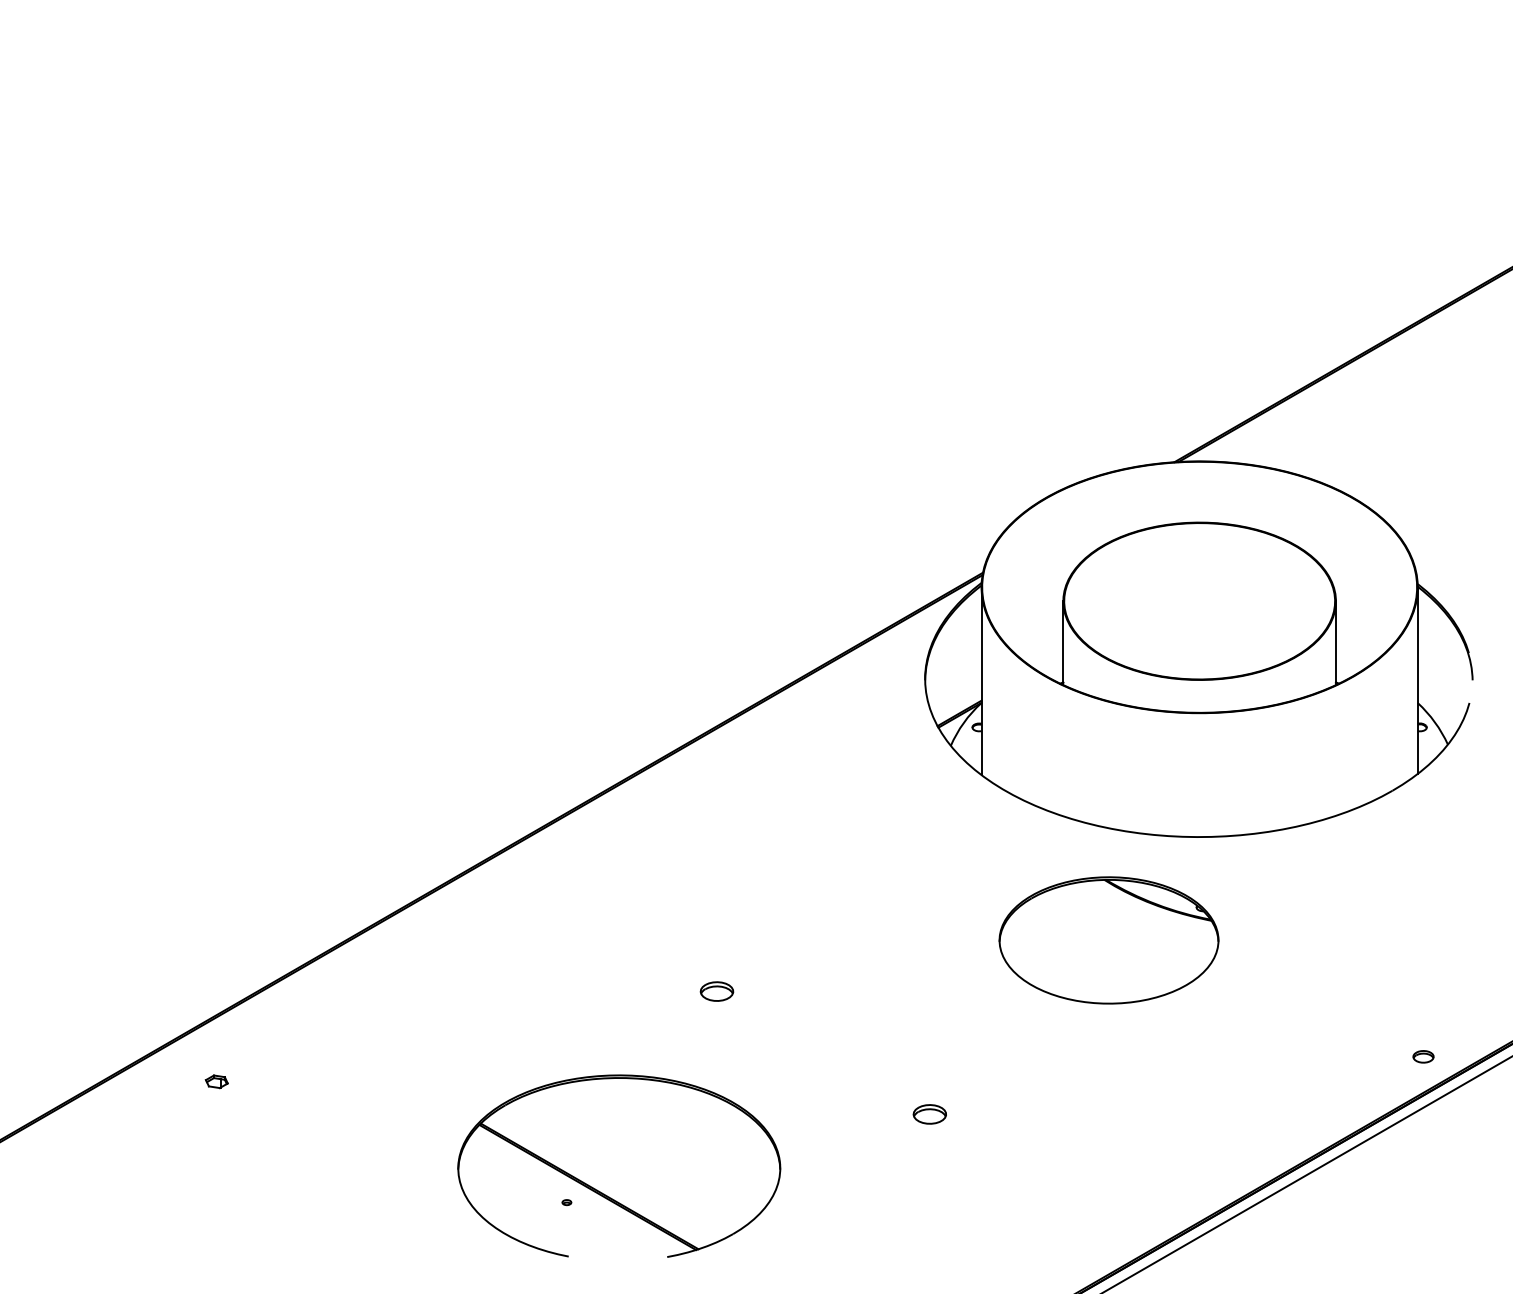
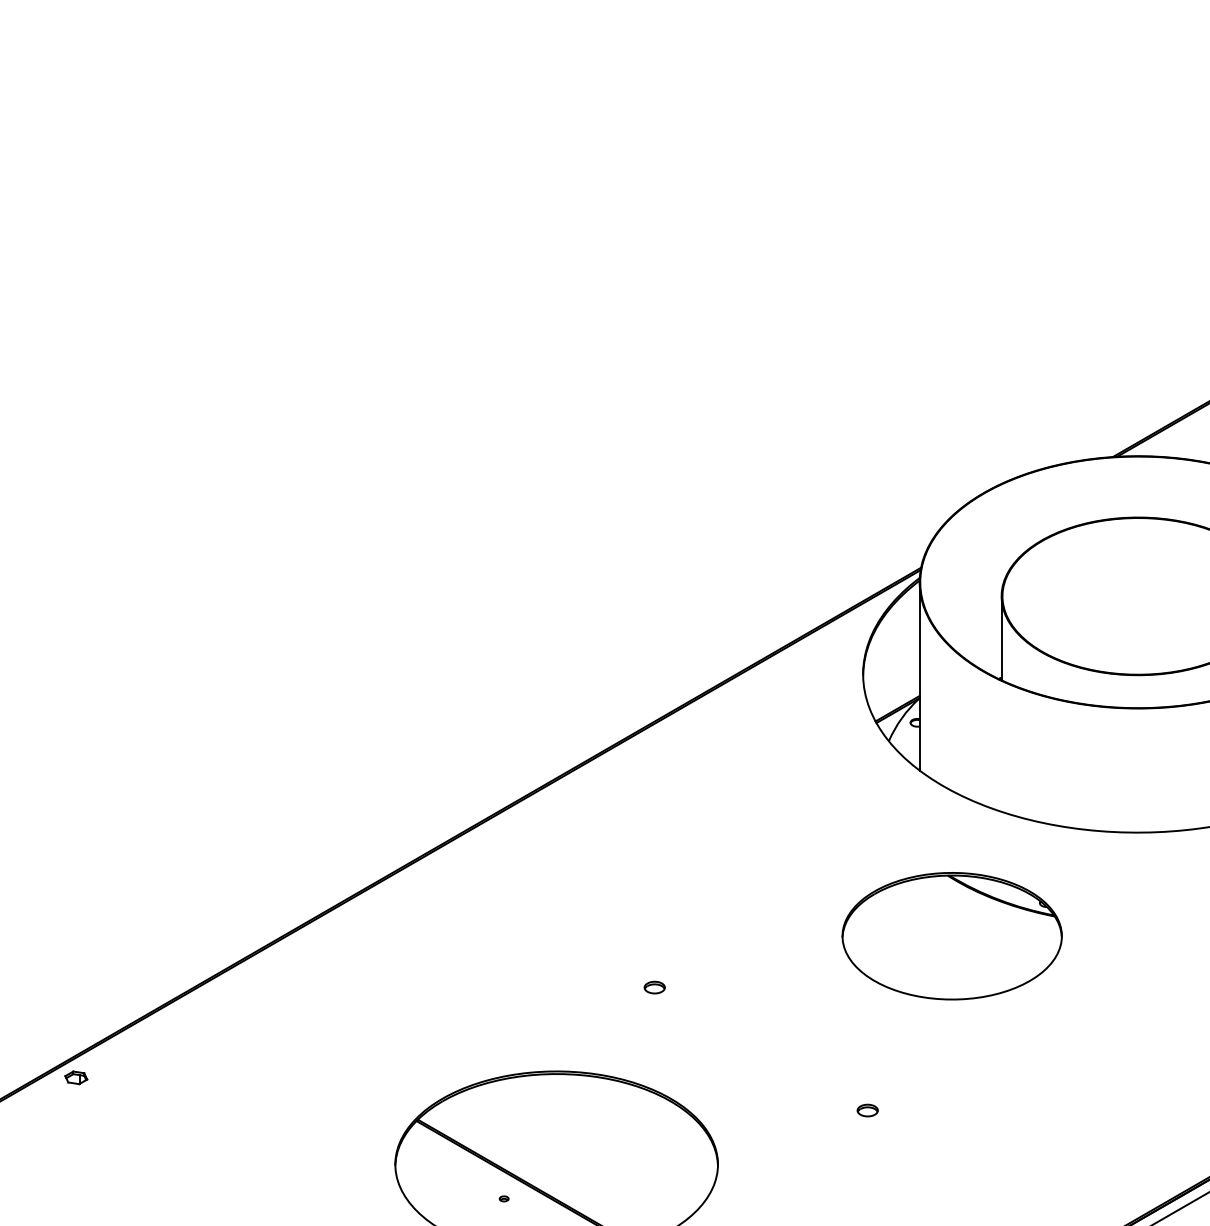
part: (1108, 940) -> (951, 936), moved
part: (717, 991) -> (655, 987), size x0.62
part: (216, 1081) -> (75, 1077), moved
part: (929, 1114) -> (867, 1110), size x0.62

